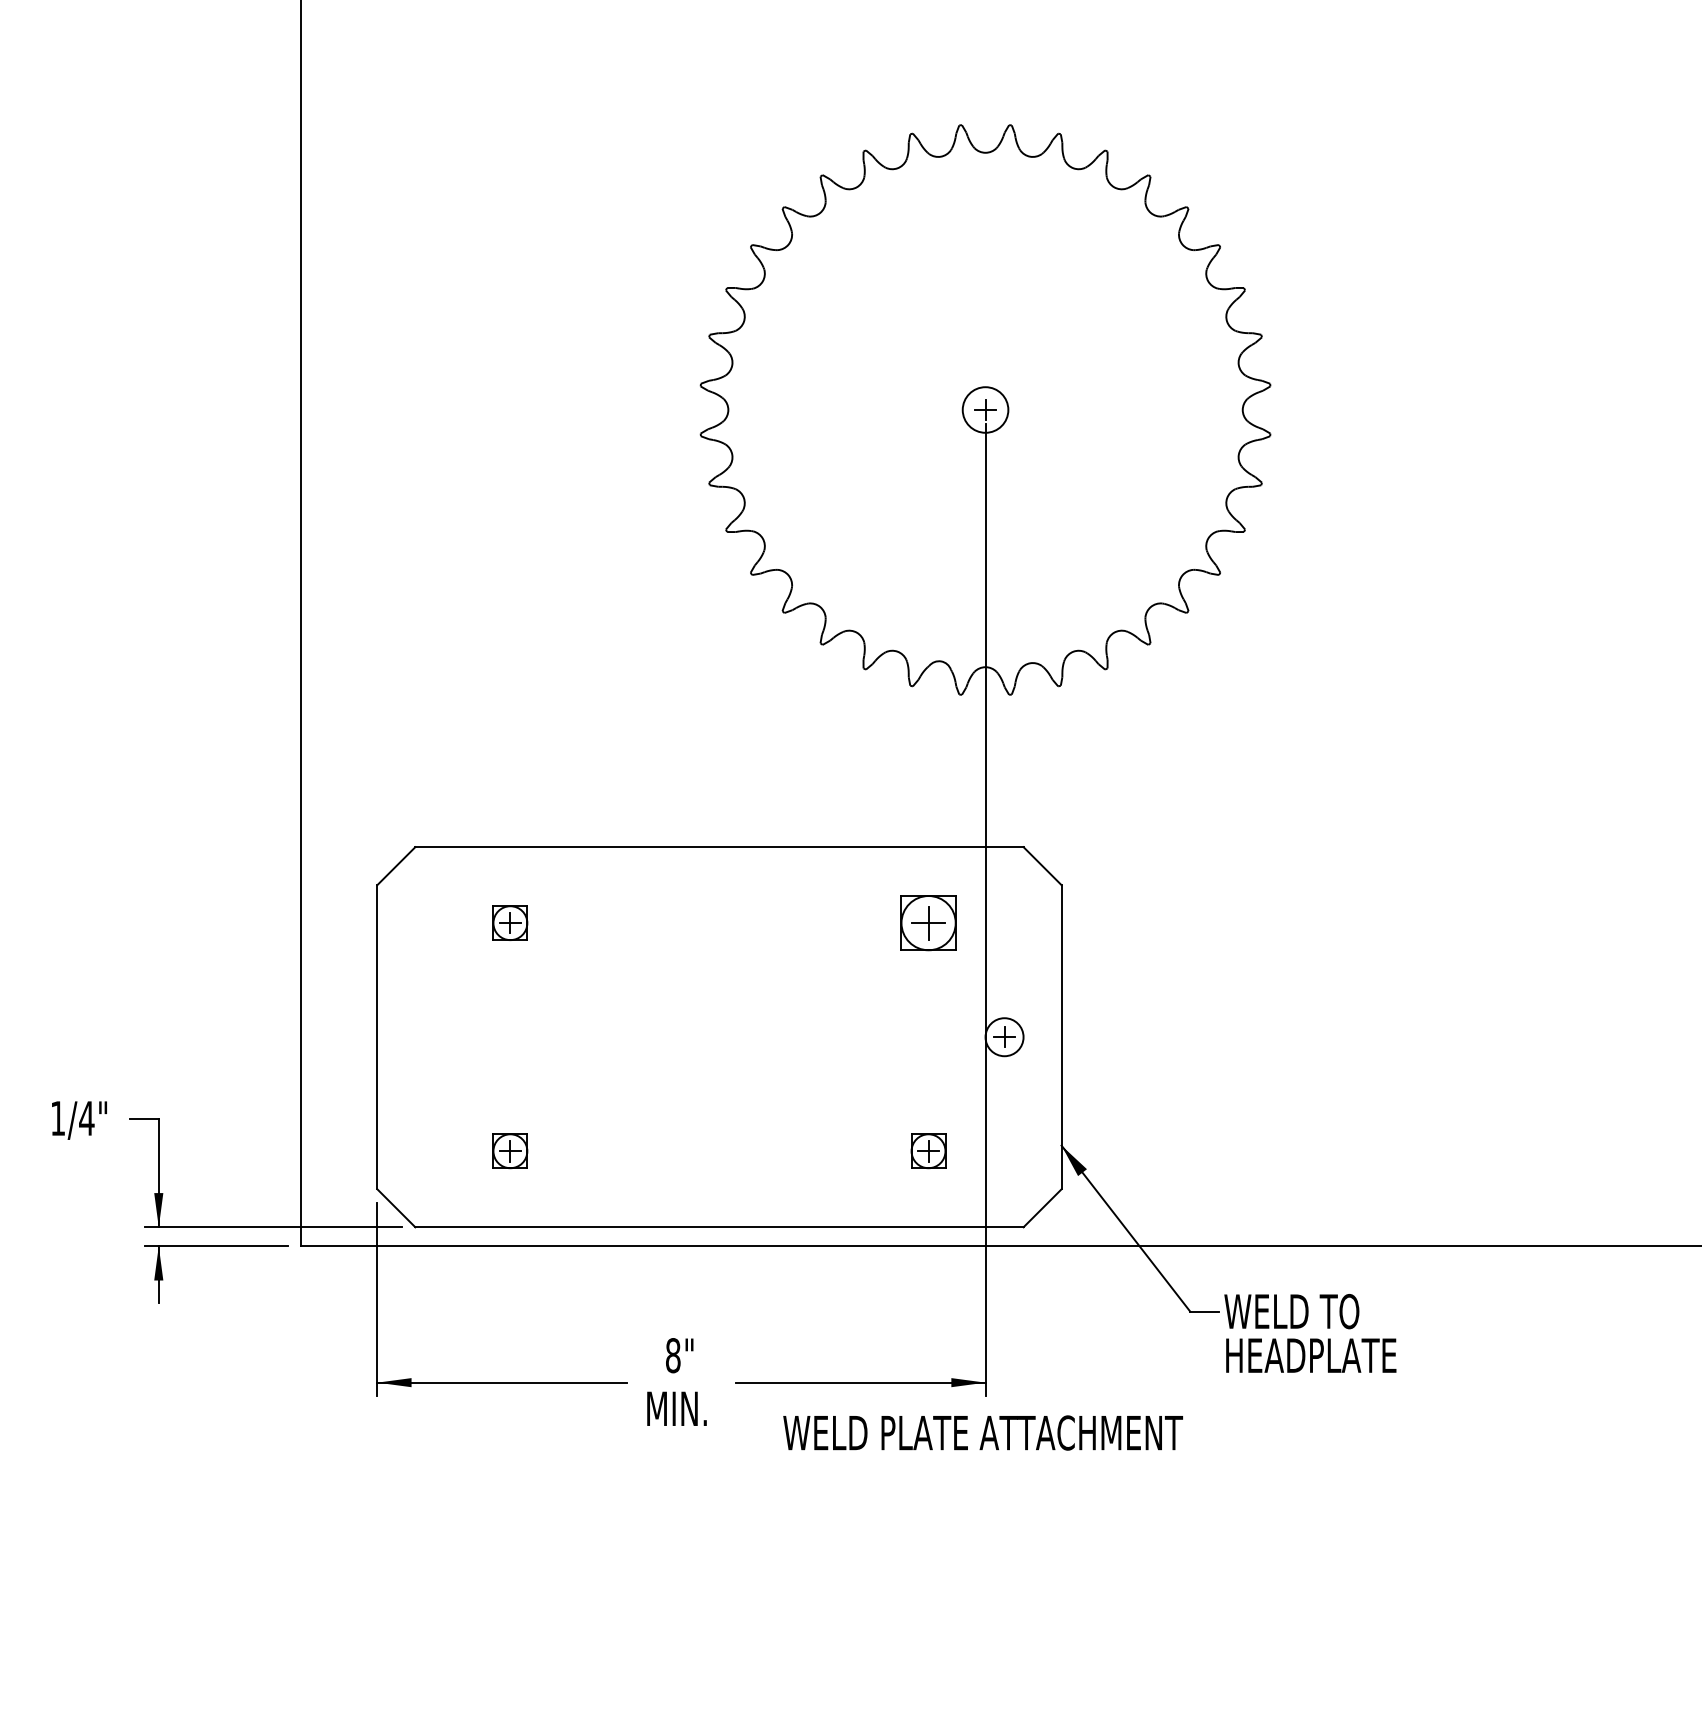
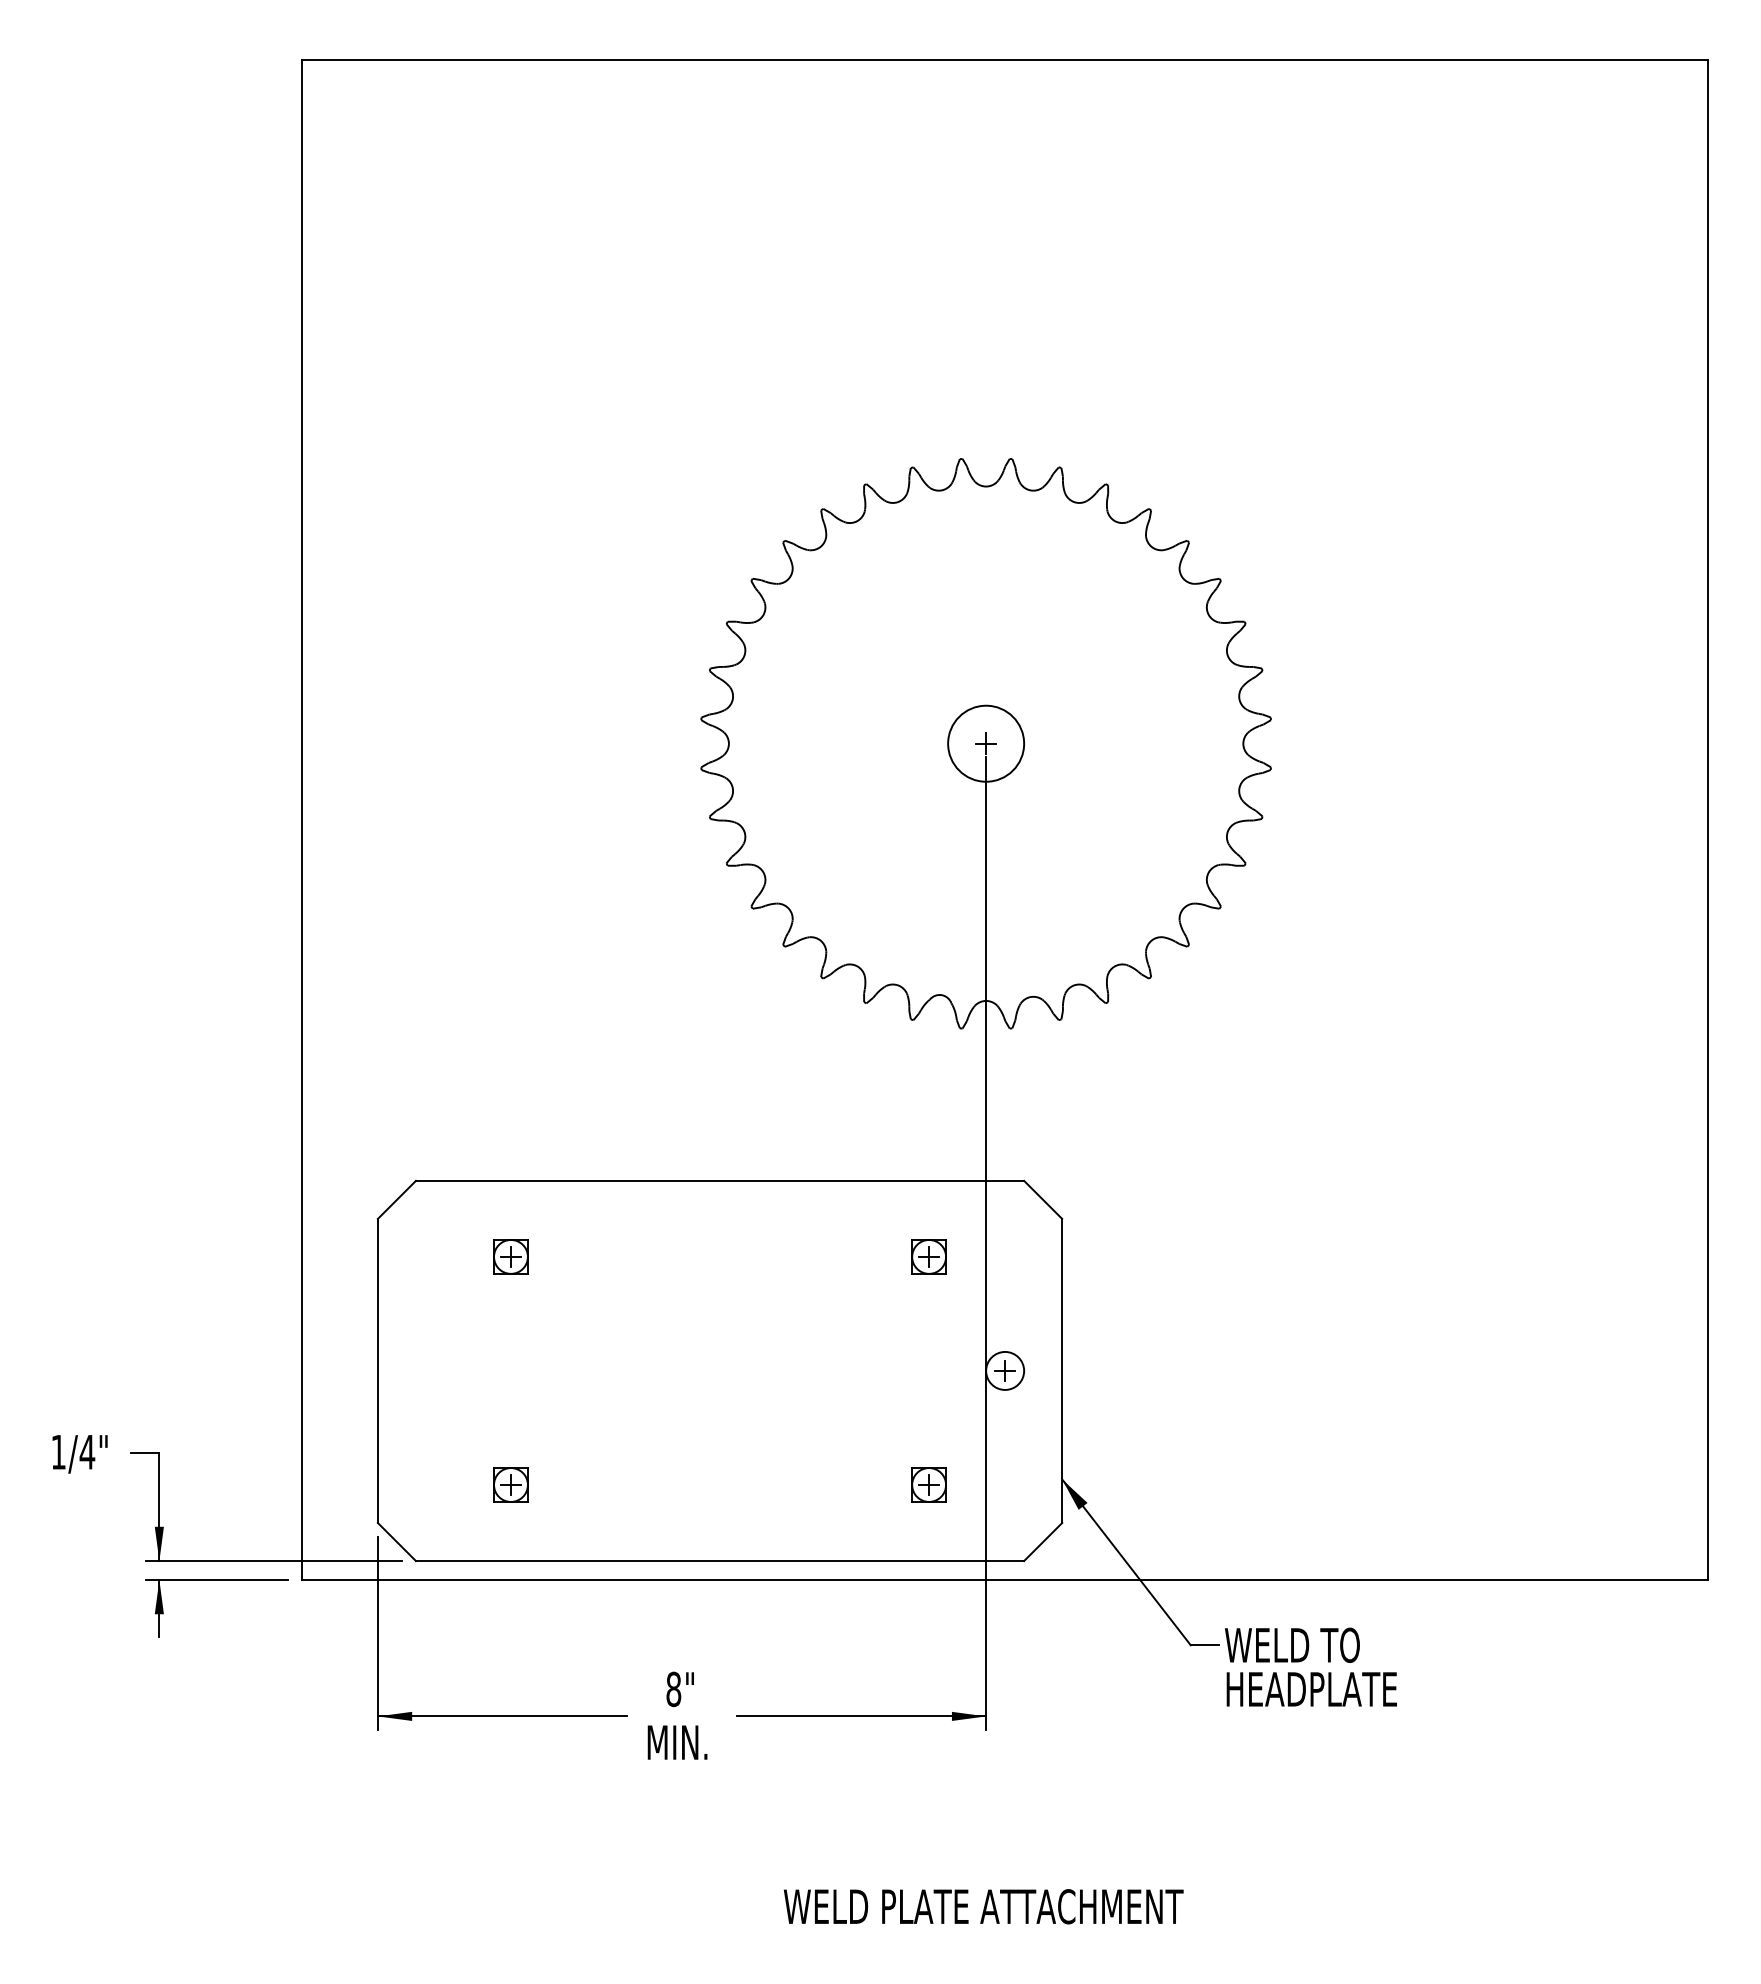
circle: (985, 409) -> (986, 743), size x1.67
part: (927, 922) -> (928, 1256), size x0.62
text: (982, 1432) -> (983, 1906), moved

